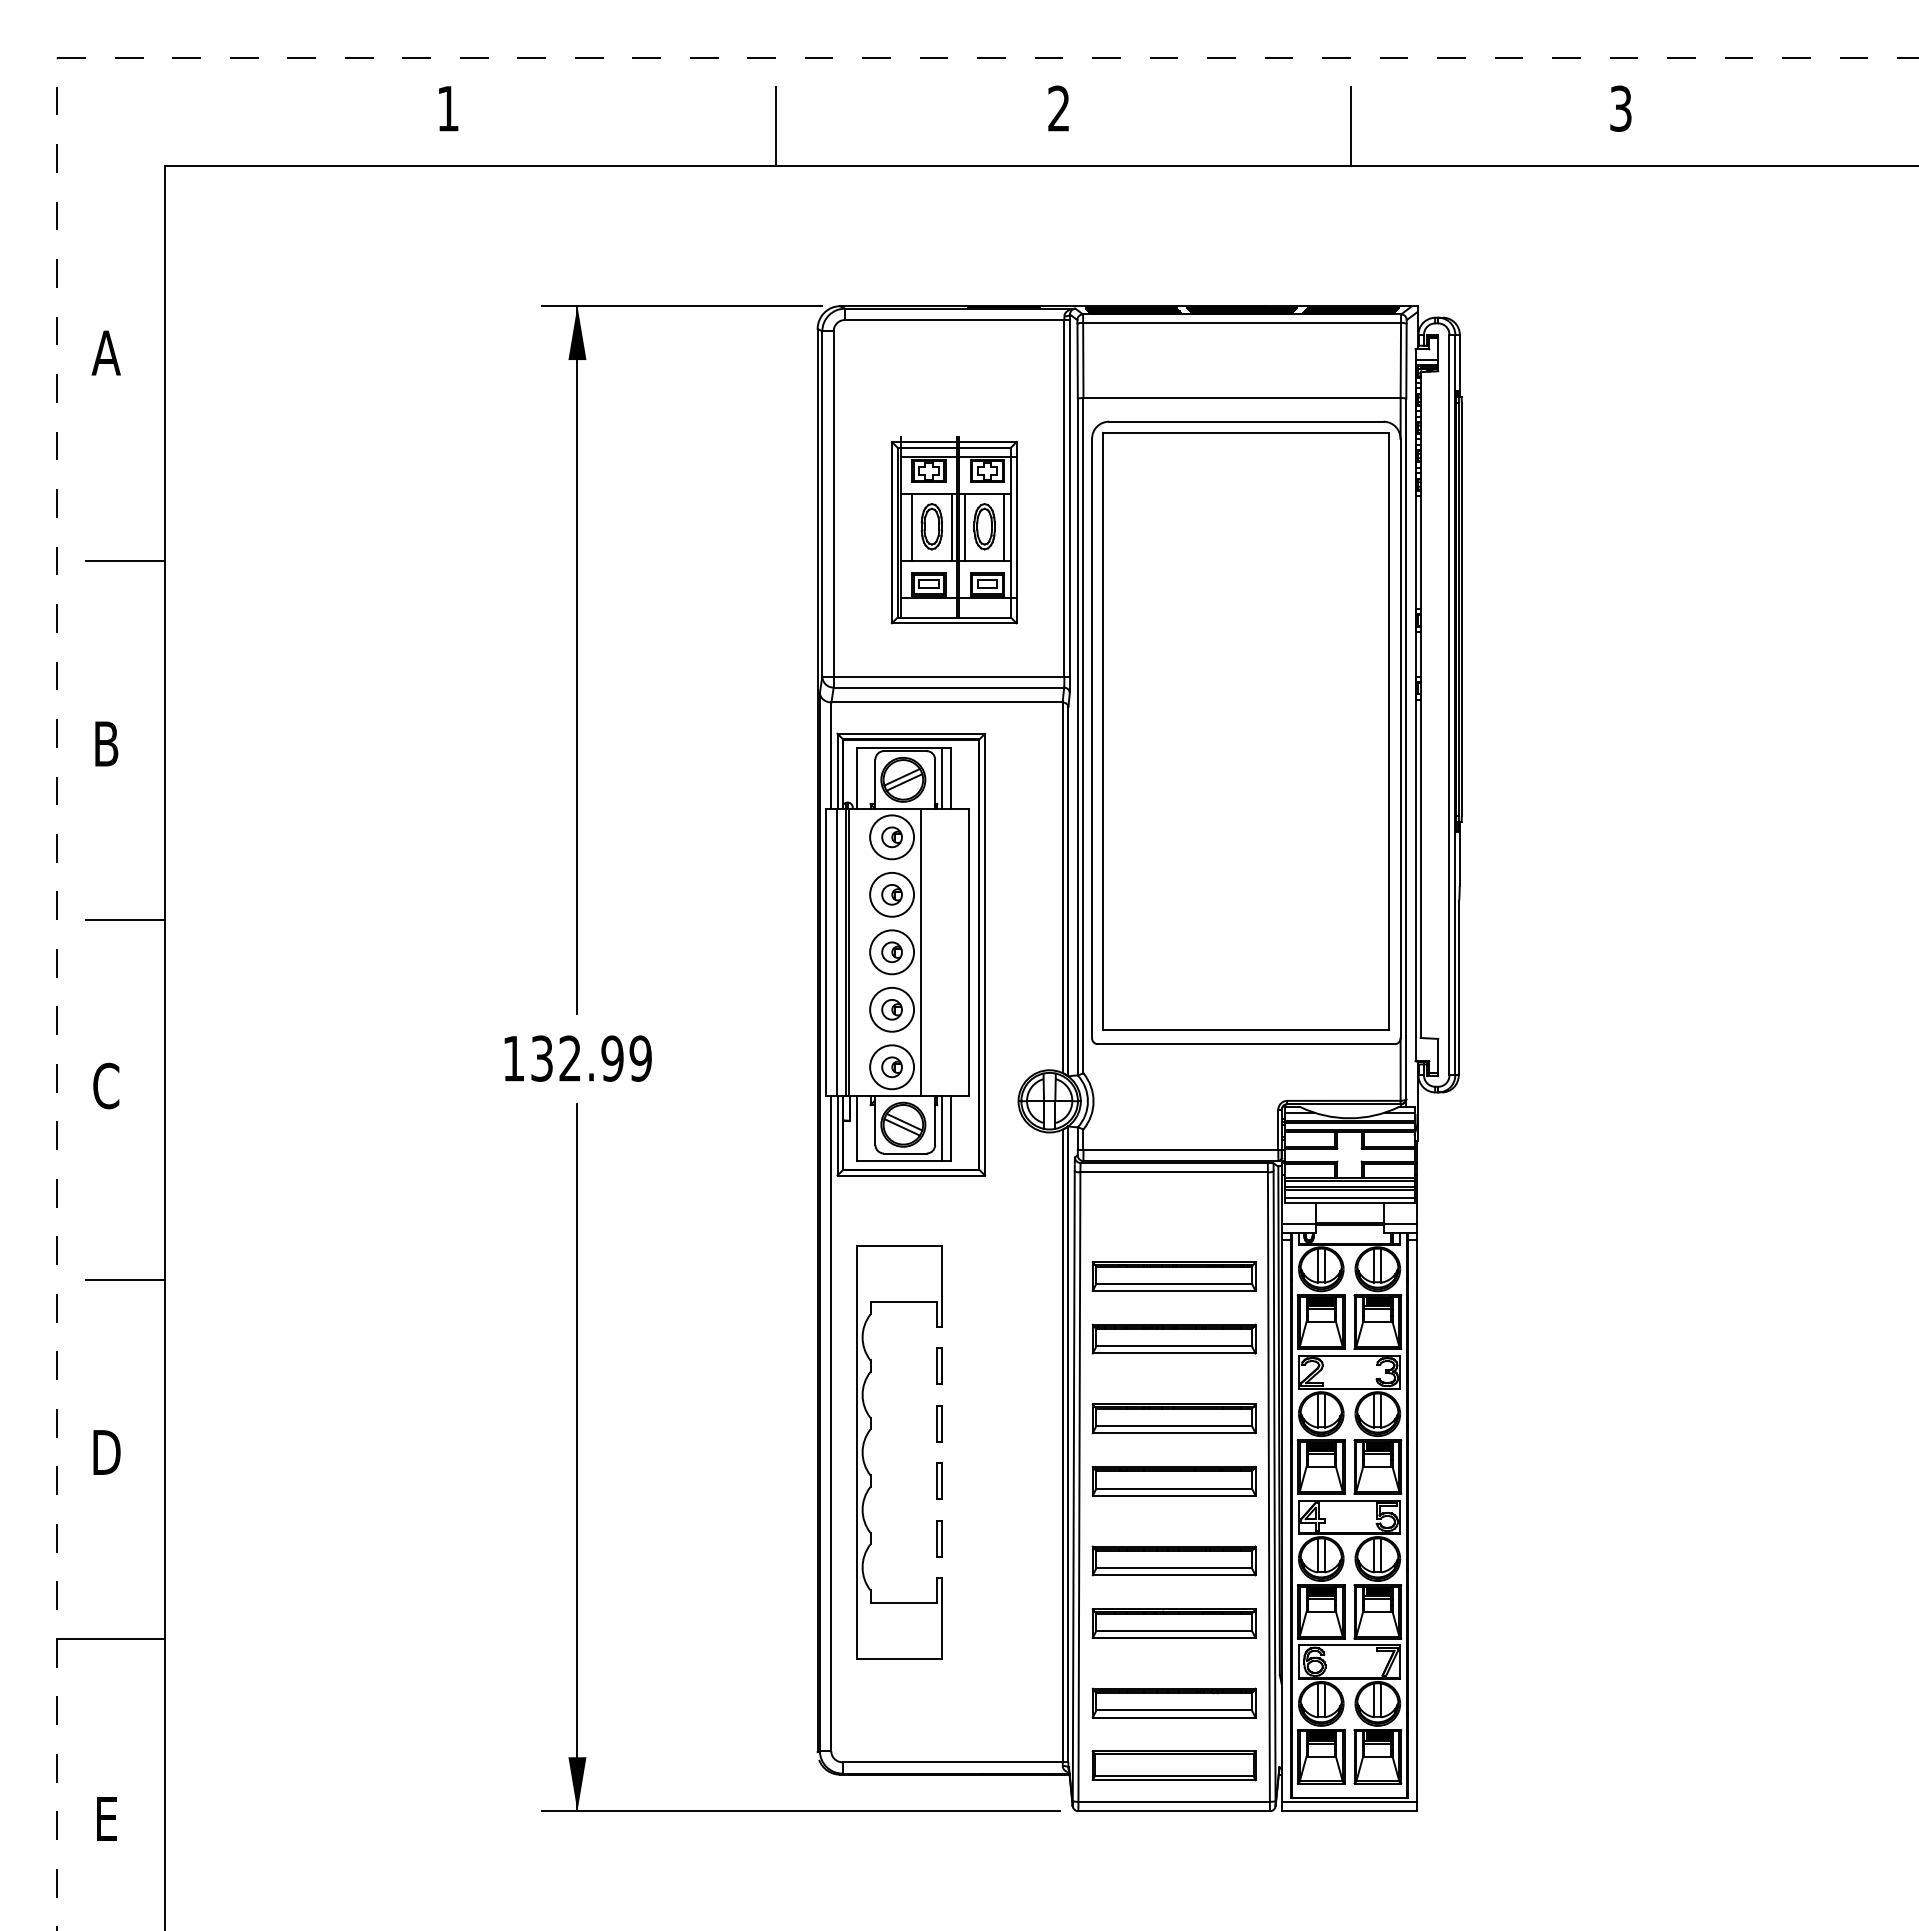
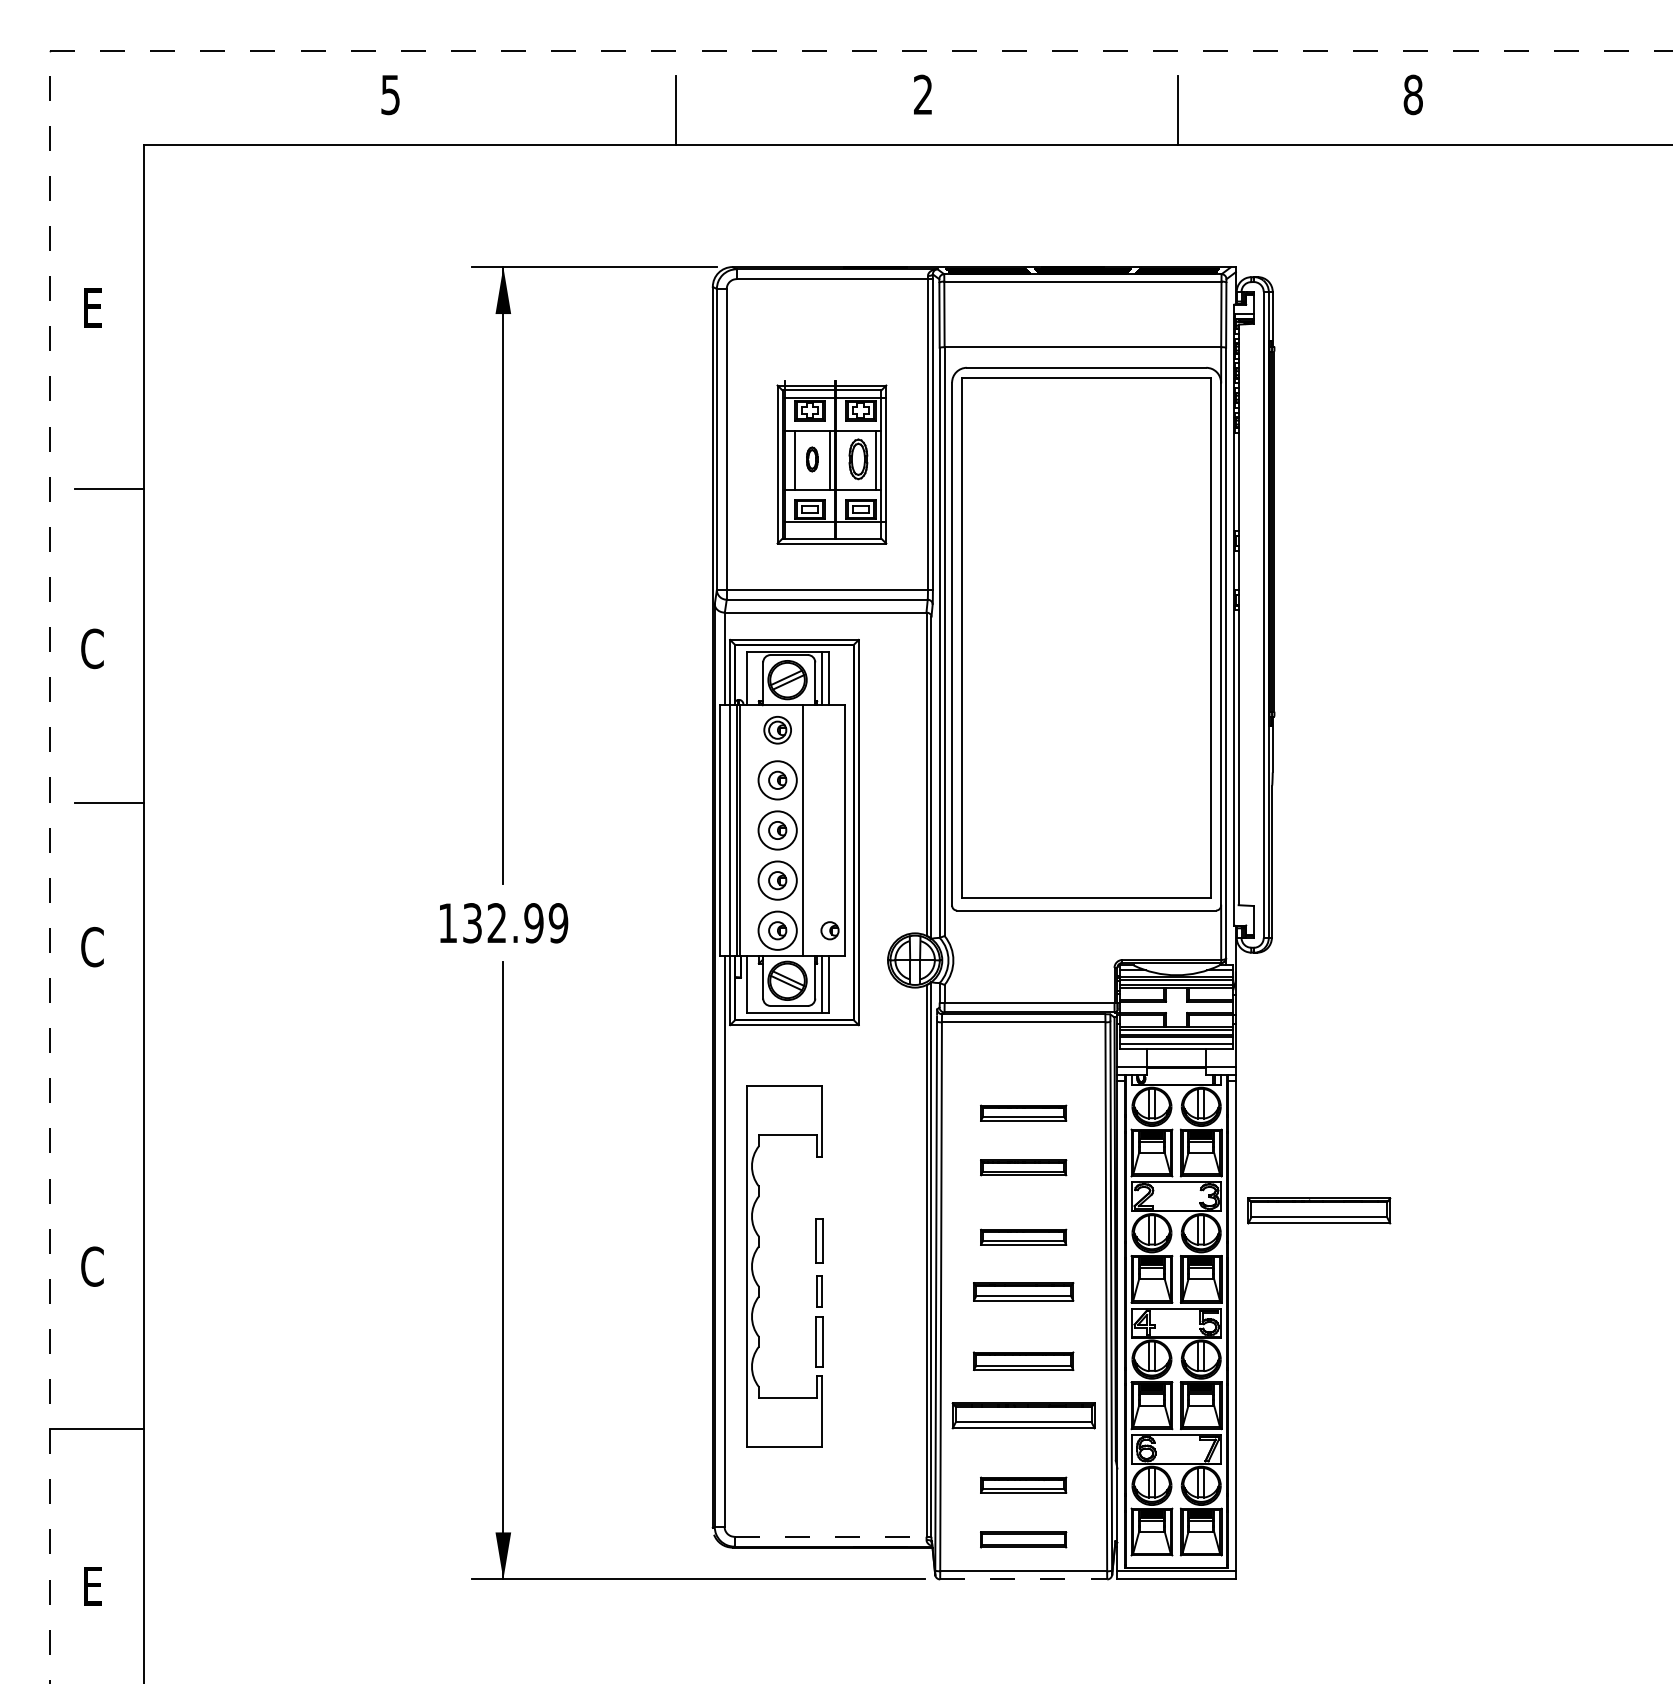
text: (447, 108) -> (390, 94), 1 -> 5
text: (1621, 108) -> (1413, 94), 3 -> 8
text: (105, 352) -> (91, 307), A -> E
part: (931, 526) -> (812, 459), size x0.6
line: (964, 527) -> (840, 460), removed
text: (106, 743) -> (92, 648), B -> C
circle: (892, 837) -> (778, 730), size x0.7
part: (951, 1067) -> (829, 930), added
part: (1173, 1276) -> (1023, 1113), size x0.6
line: (125, 1279) -> (109, 1115), removed
part: (1173, 1338) -> (1023, 1167), size x0.6
part: (939, 1365) -> (819, 1190), removed
part: (1512, 1388) -> (1318, 1210), added
part: (1173, 1418) -> (1023, 1237), size x0.6
part: (939, 1423) -> (819, 1241), size x1.4
text: (106, 1452) -> (92, 1266), D -> C
part: (1173, 1481) -> (1023, 1291), size x0.7
part: (939, 1538) -> (819, 1341), size x1.6
part: (1173, 1560) -> (1023, 1360), size x0.7
part: (1173, 1702) -> (1023, 1484), size x0.6
line: (953, 1762) -> (831, 1536), solid -> dashed
part: (1173, 1765) -> (1023, 1539), size x0.6
line: (1174, 1811) -> (1023, 1579), solid -> dashed

